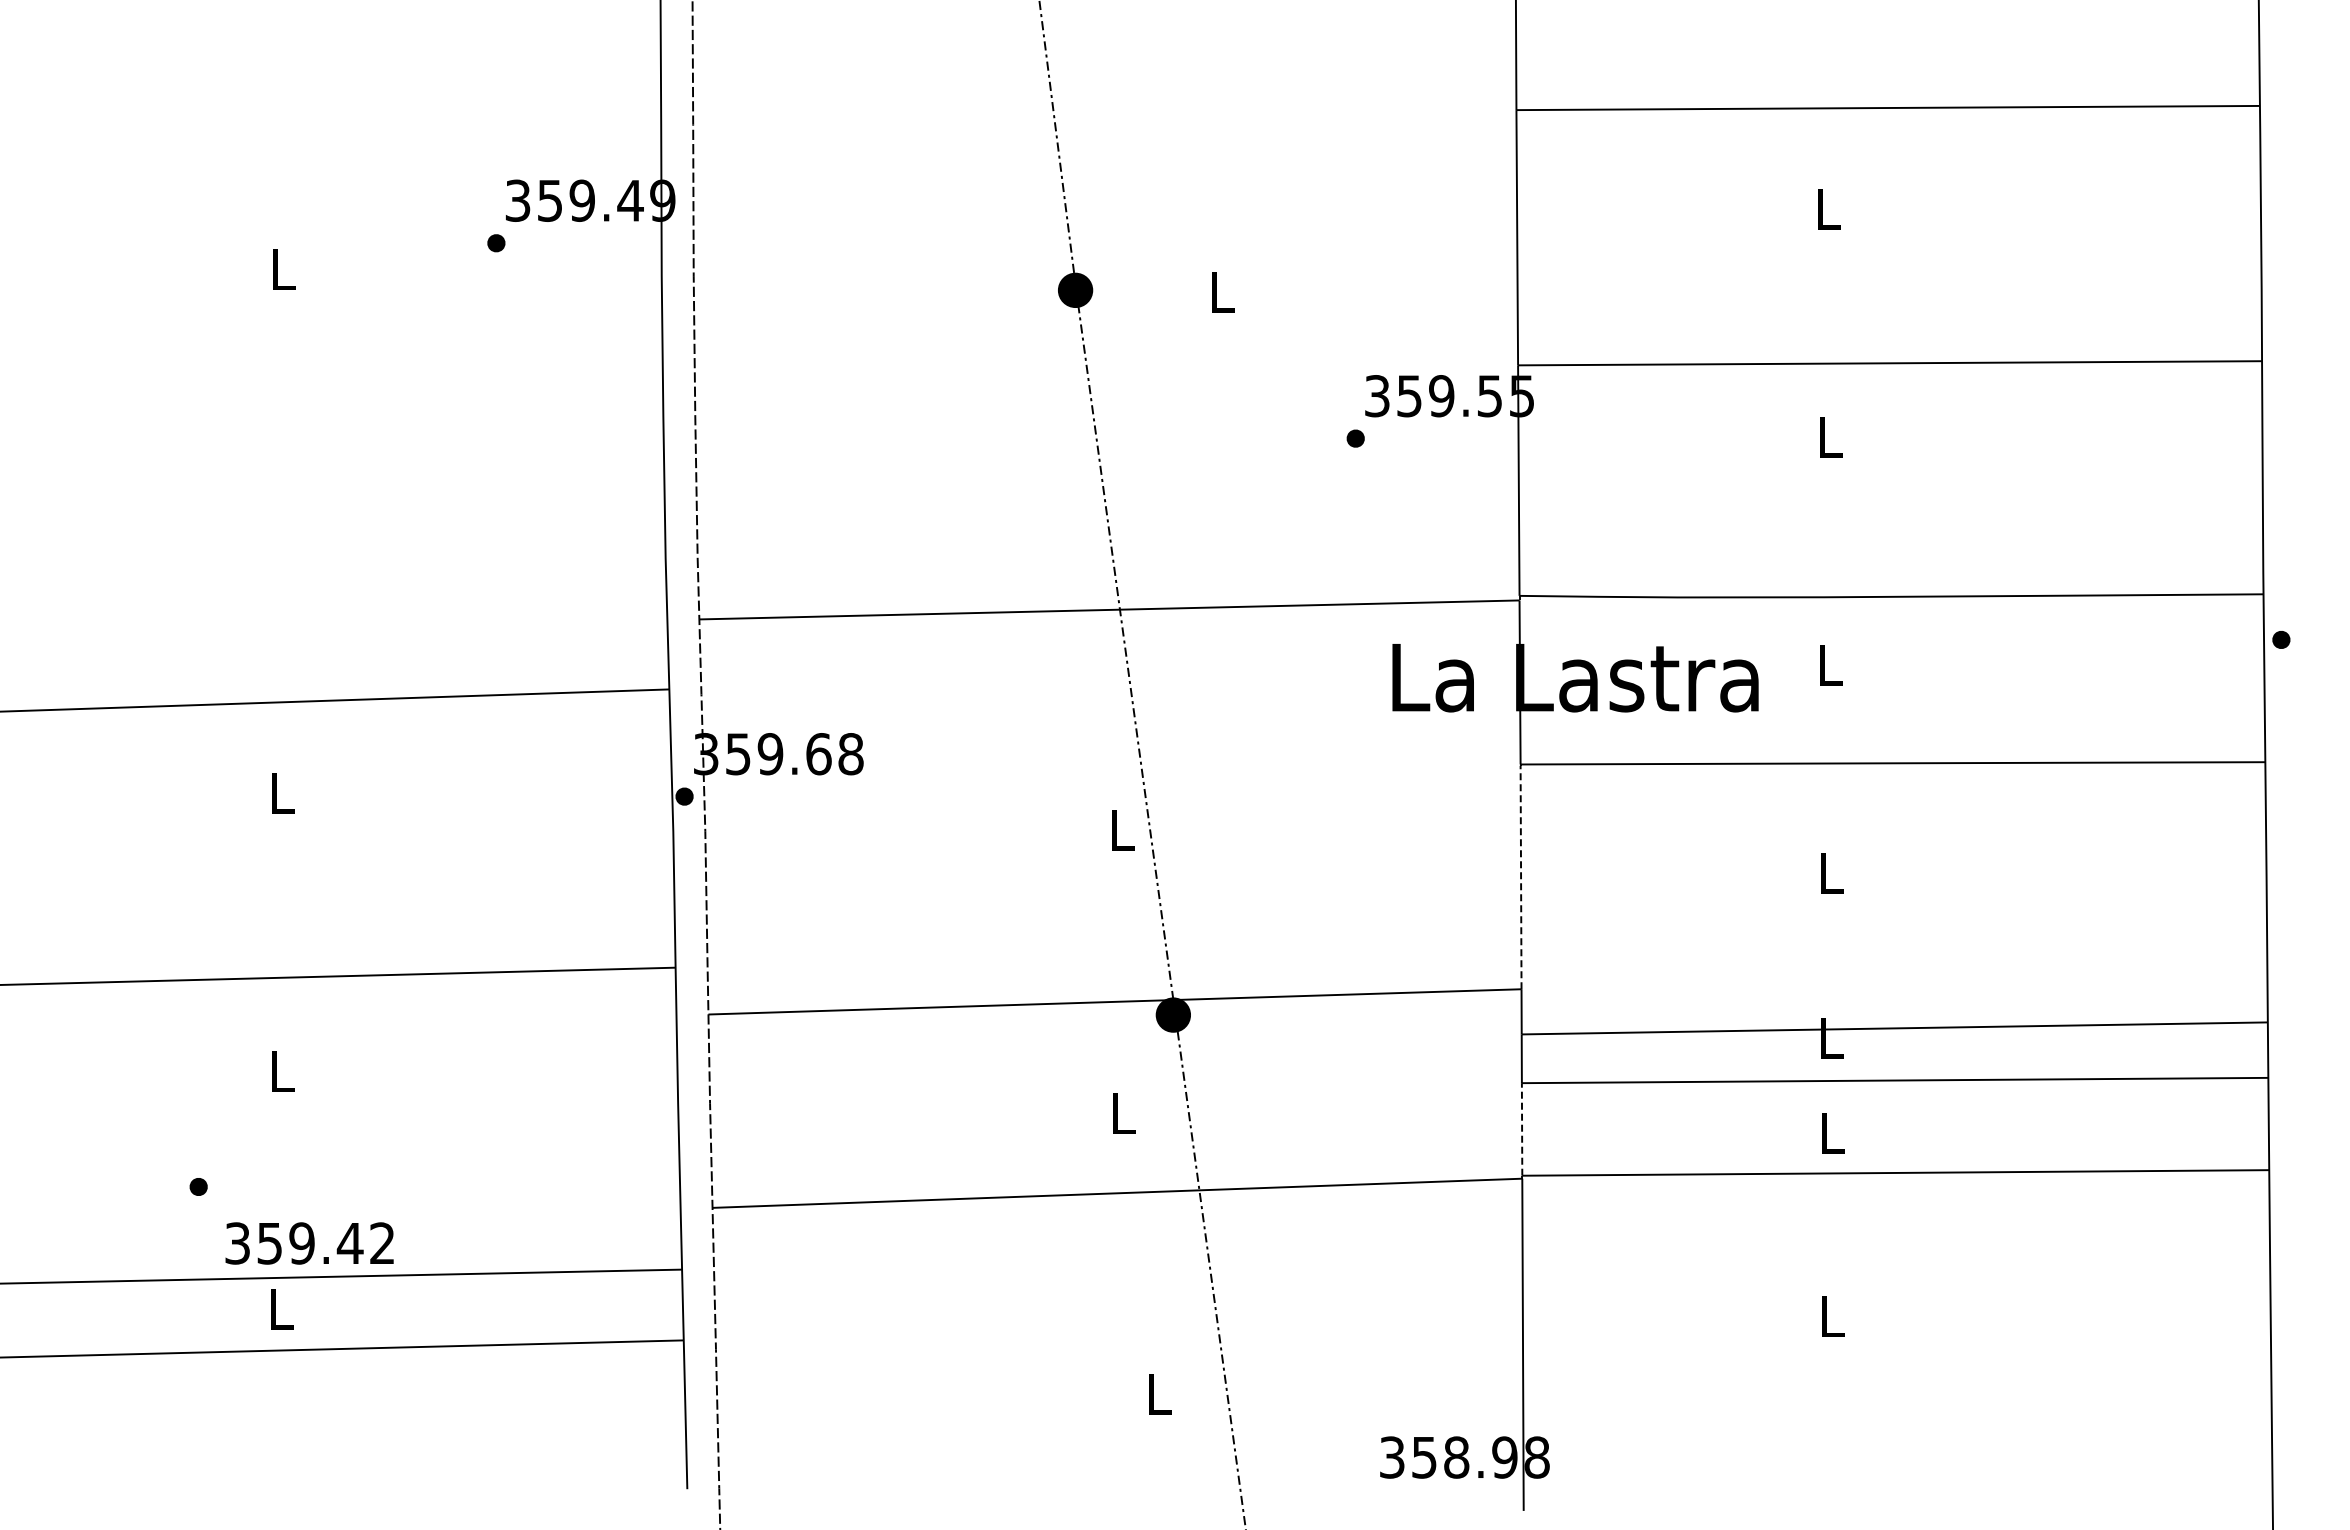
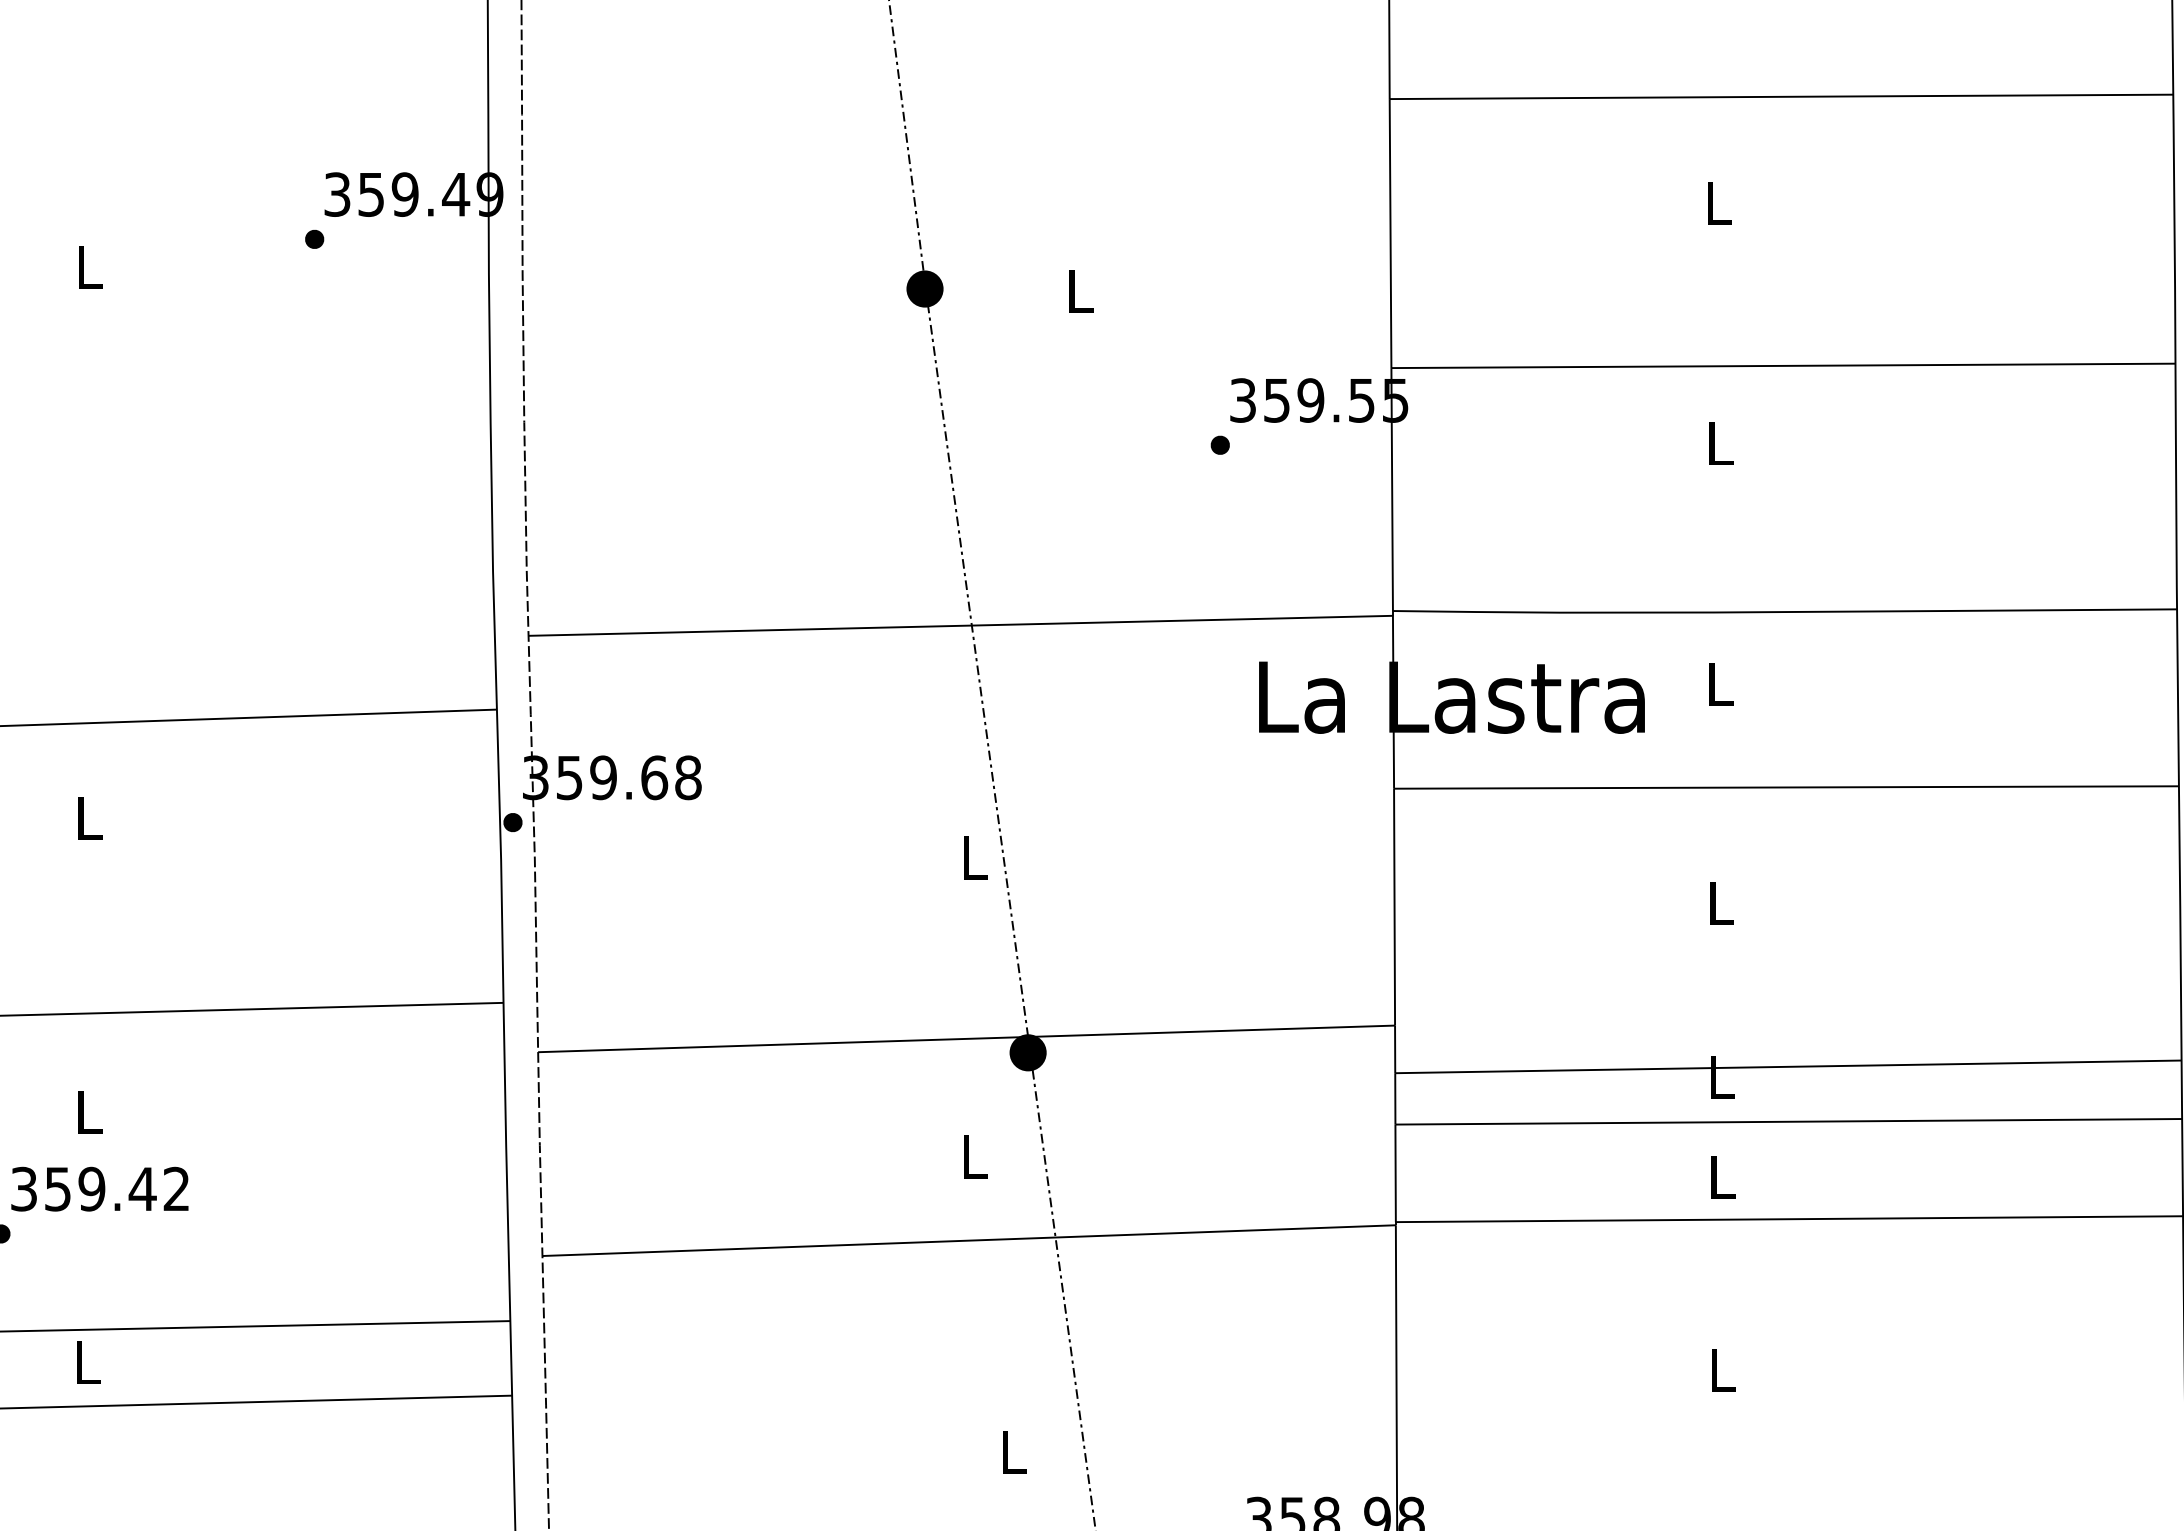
line: (1521, 875) -> (1395, 905), dashed -> solid
line: (1522, 1128) -> (1396, 1172), dashed -> solid
text: (309, 1243) -> (99, 1189), moved

